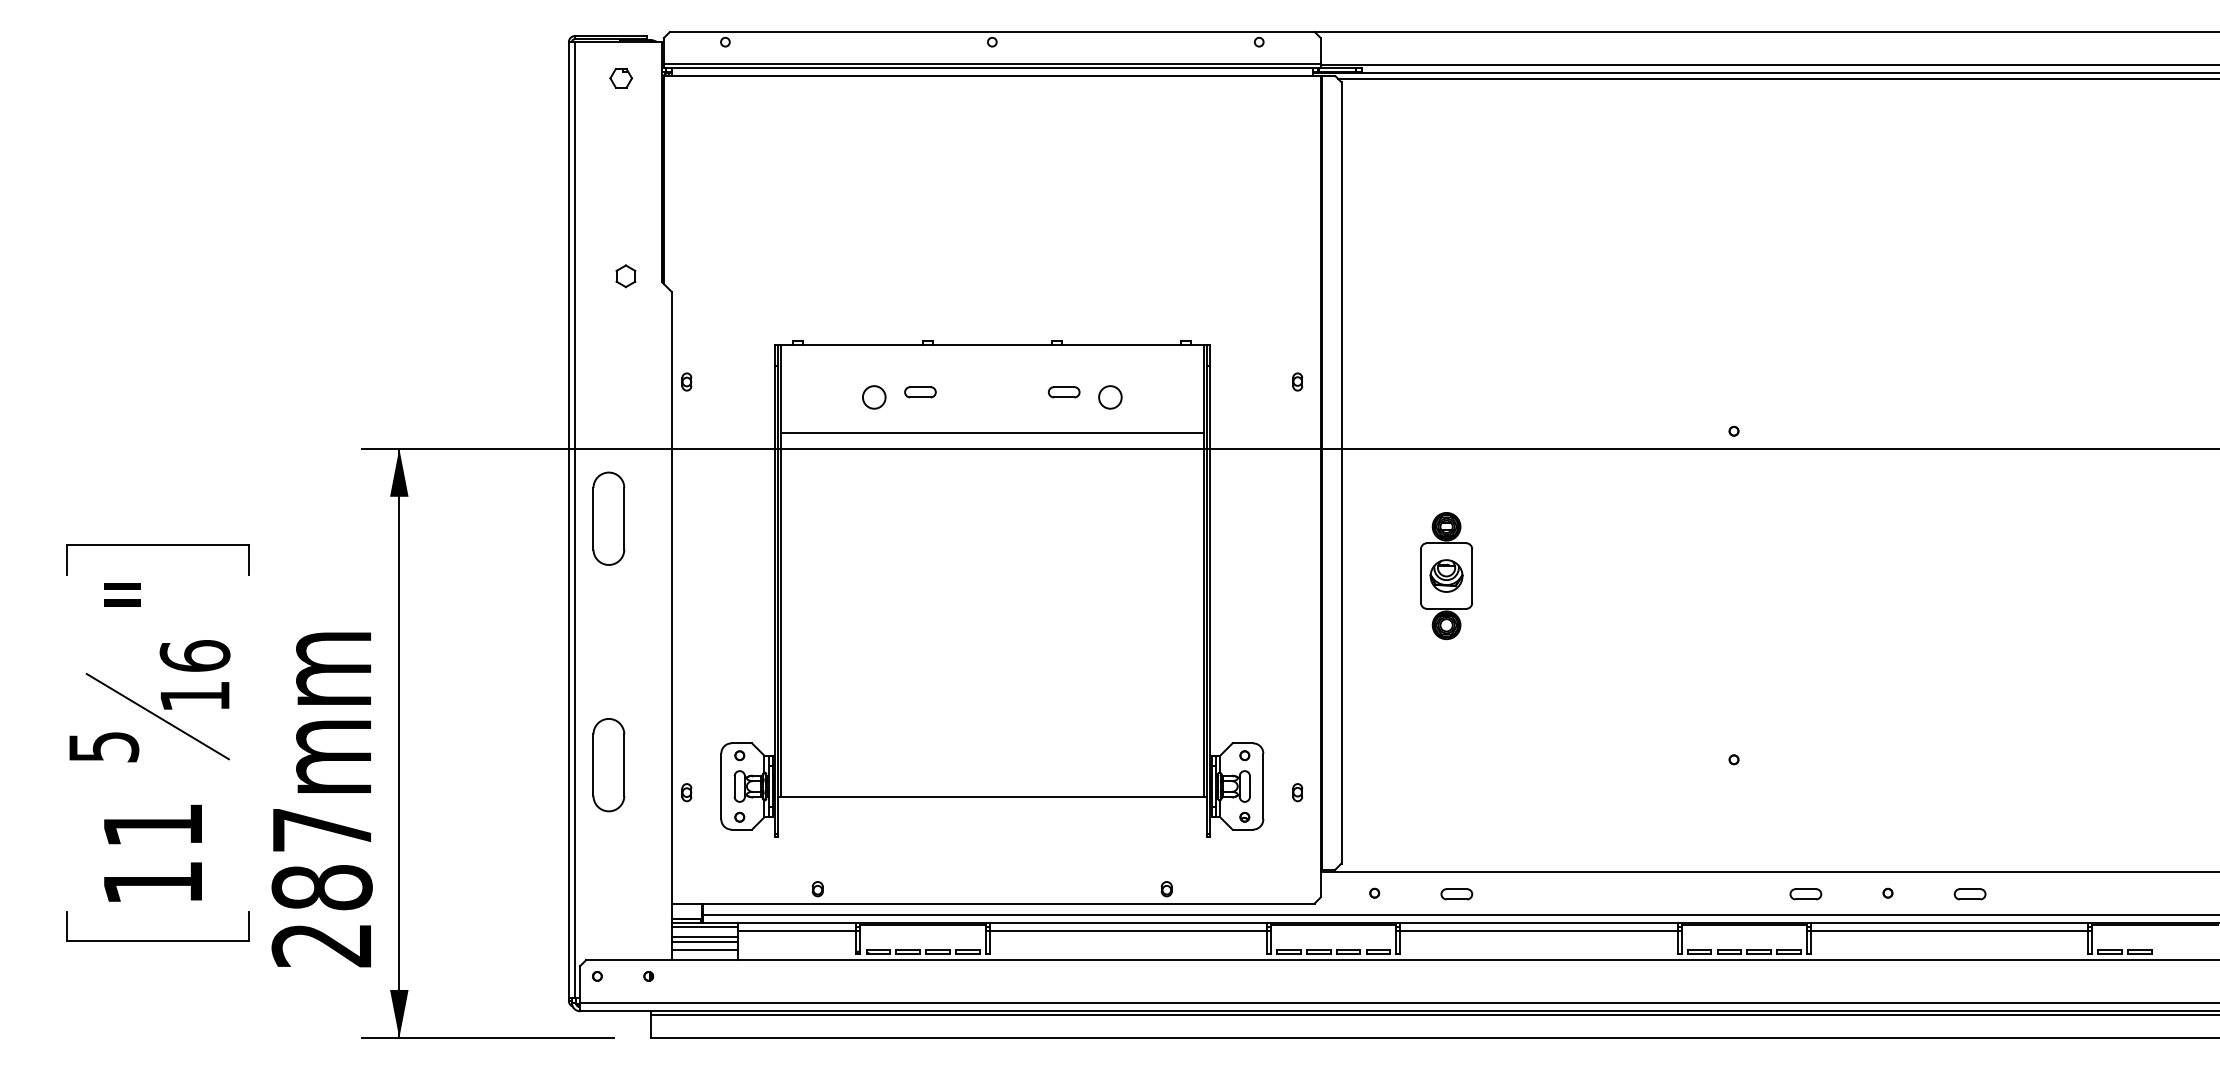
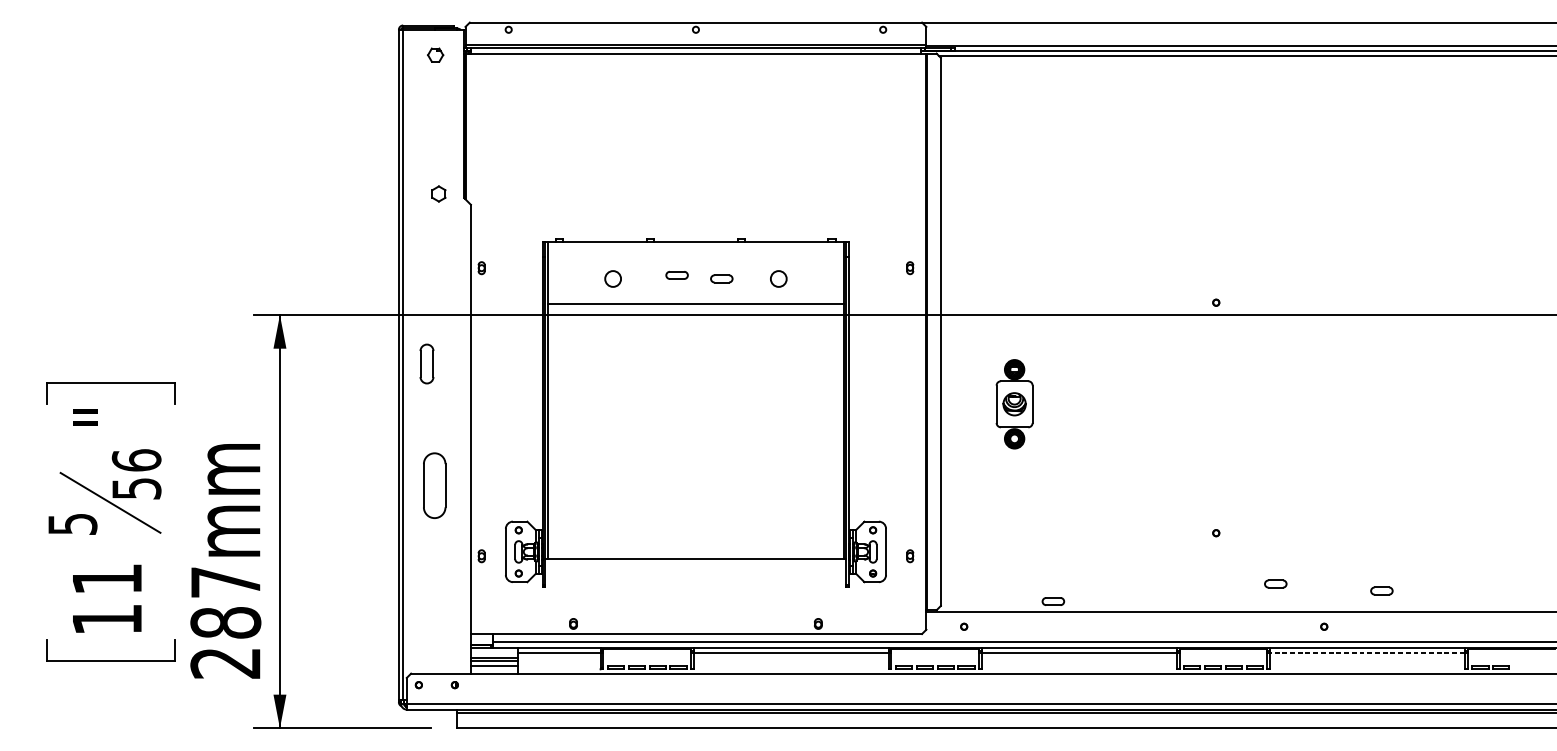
part: (920, 392) -> (677, 275), moved
part: (1063, 392) -> (721, 279), moved
part: (608, 518) -> (426, 363), size x0.6
text: (195, 696) -> (136, 488), 16 -> 56
part: (608, 765) -> (434, 485), moved
part: (1456, 894) -> (1053, 601), moved
part: (1805, 894) -> (1275, 584), moved
part: (1969, 894) -> (1381, 591), moved
line: (704, 927) -> (494, 650), removed
line: (1949, 931) -> (1367, 653), solid -> dashed

